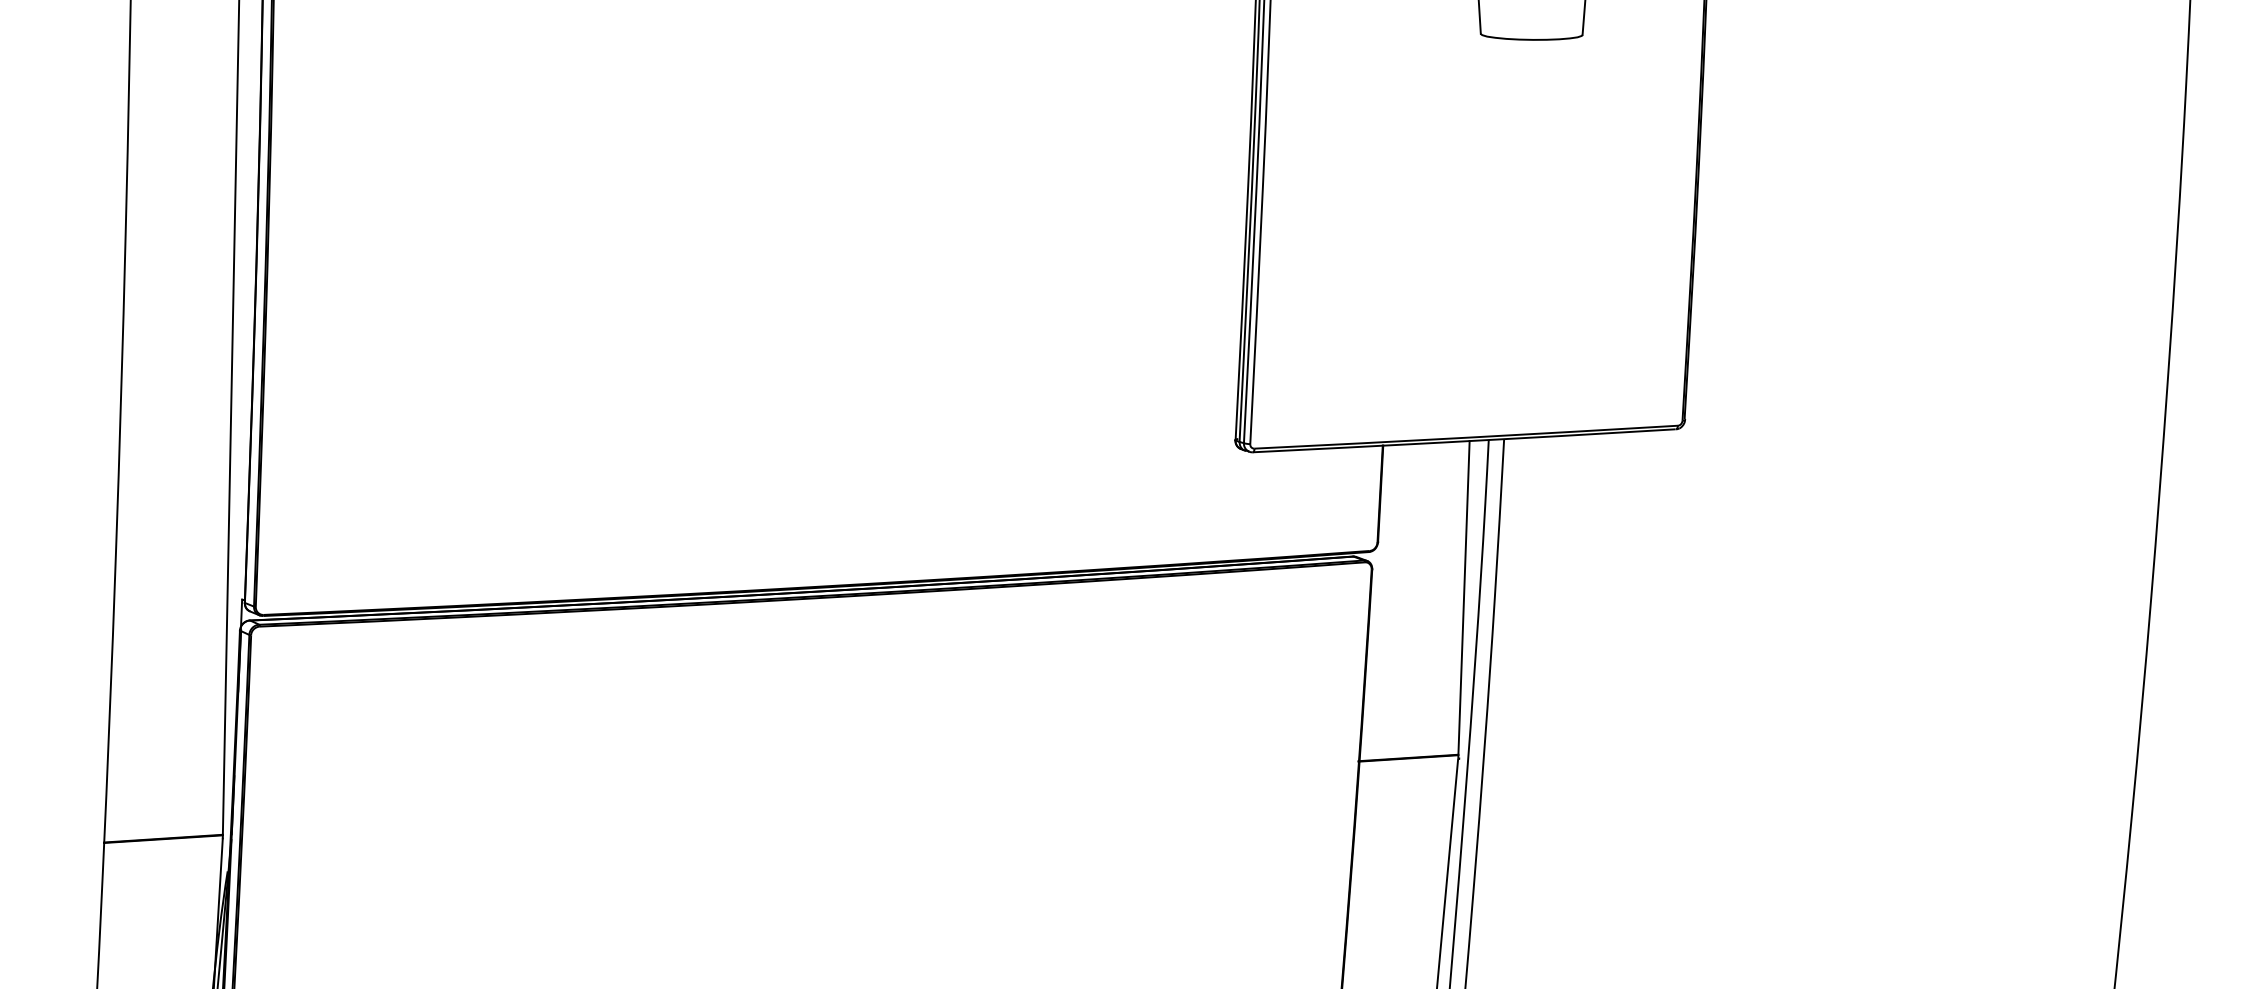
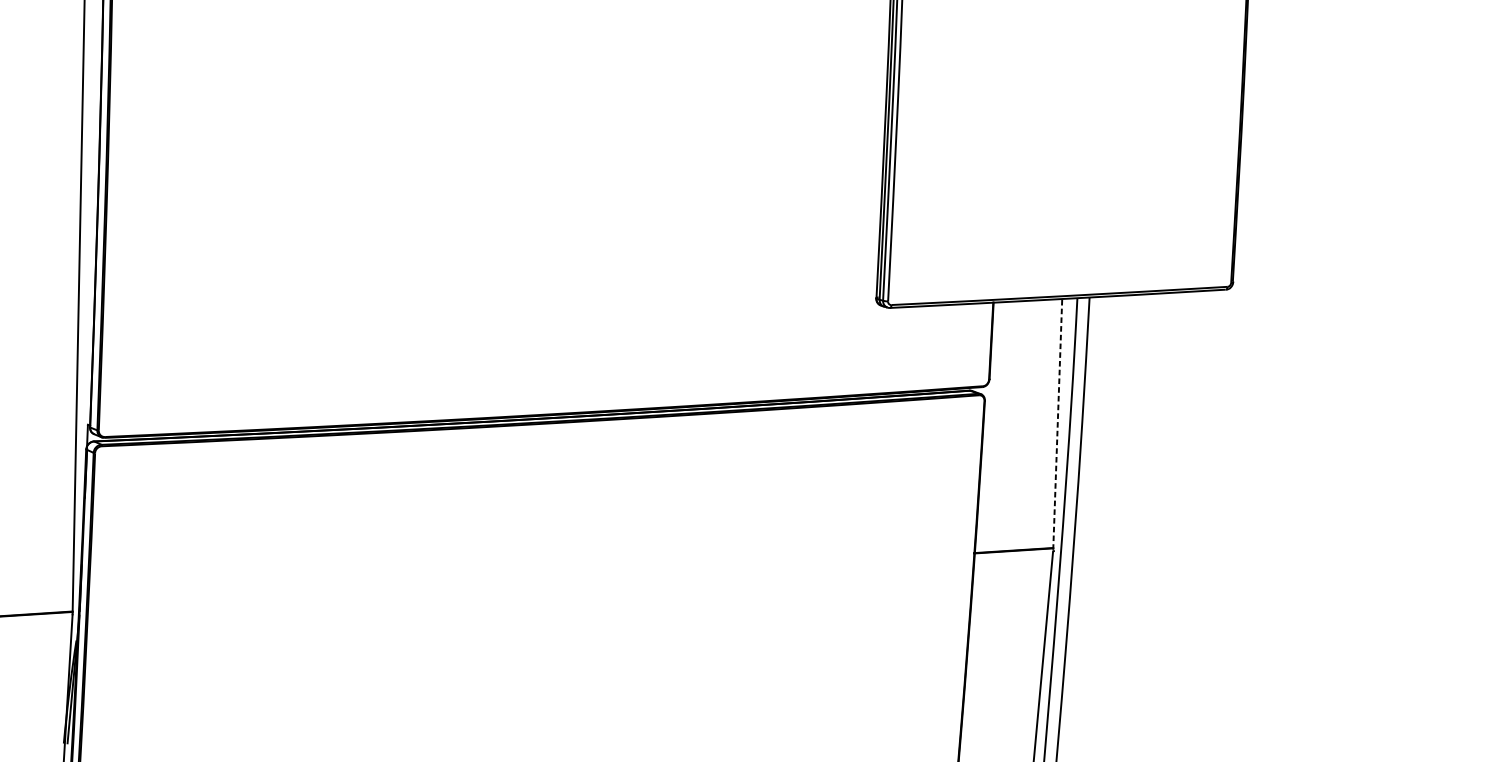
line: (1464, 598) -> (1058, 423), solid -> dashed

